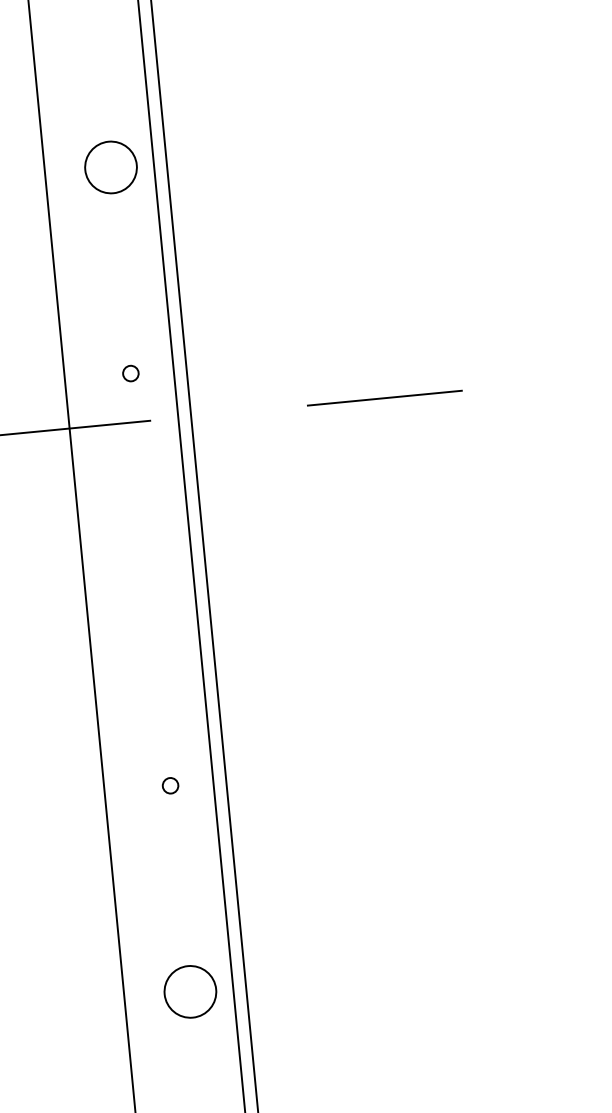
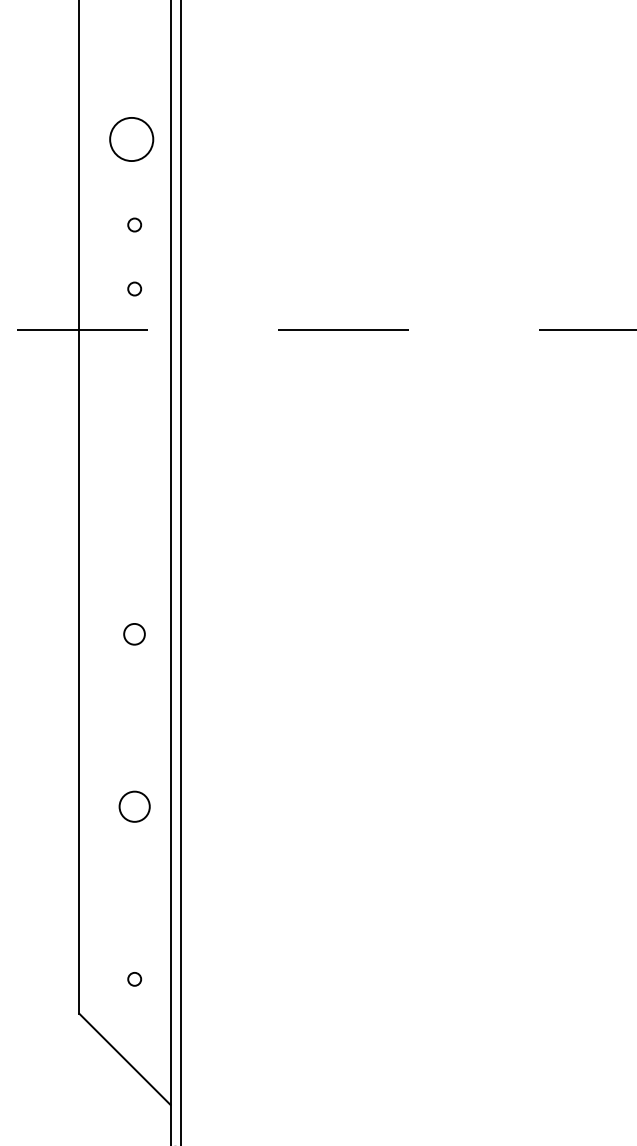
circle: (110, 167) -> (131, 139), moved
circle: (123, 296) -> (134, 224), added
circle: (170, 784) -> (134, 633), size x1.6
circle: (190, 991) -> (134, 806), size x0.7

